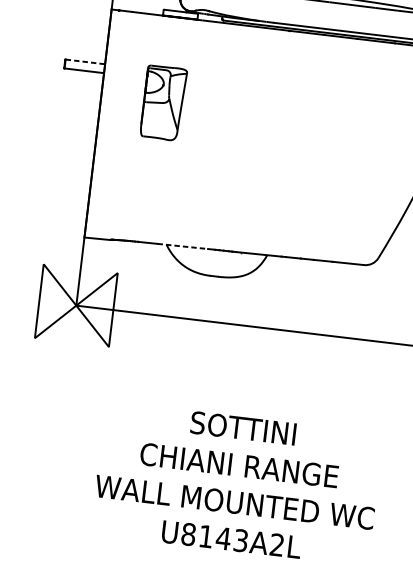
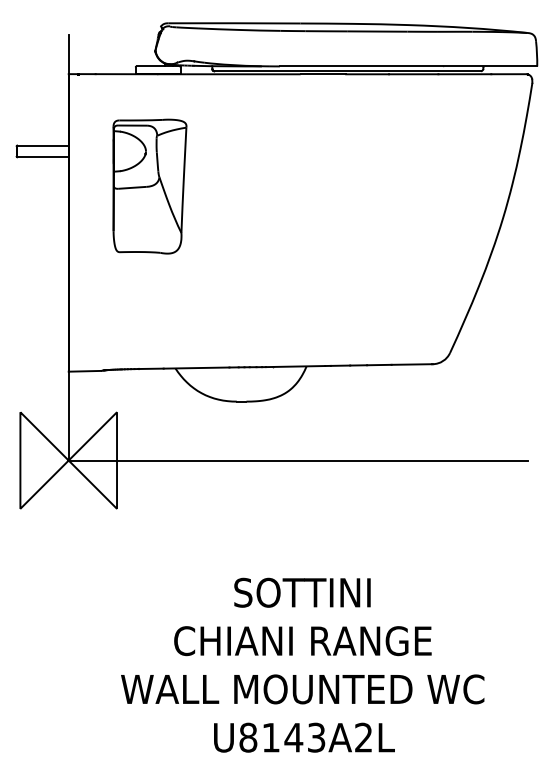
line: (85, 61) -> (42, 145), dashed -> solid
part: (163, 102) -> (149, 186), size x1.43
line: (182, 246) -> (196, 368), dashed -> solid

